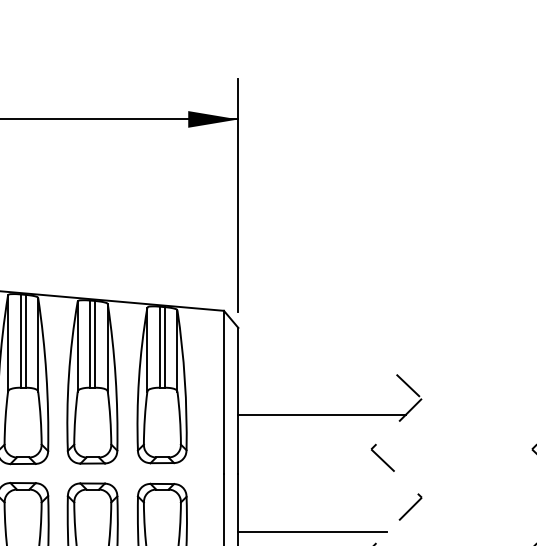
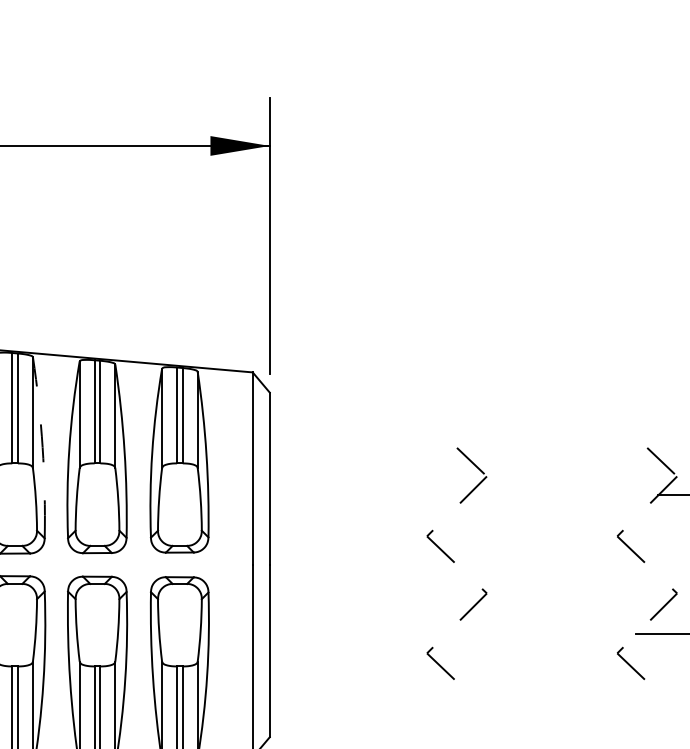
arc: (46, 374) -> (42, 447), solid -> dashed
line: (321, 414) -> (368, 495), removed
line: (312, 532) -> (357, 634), removed

